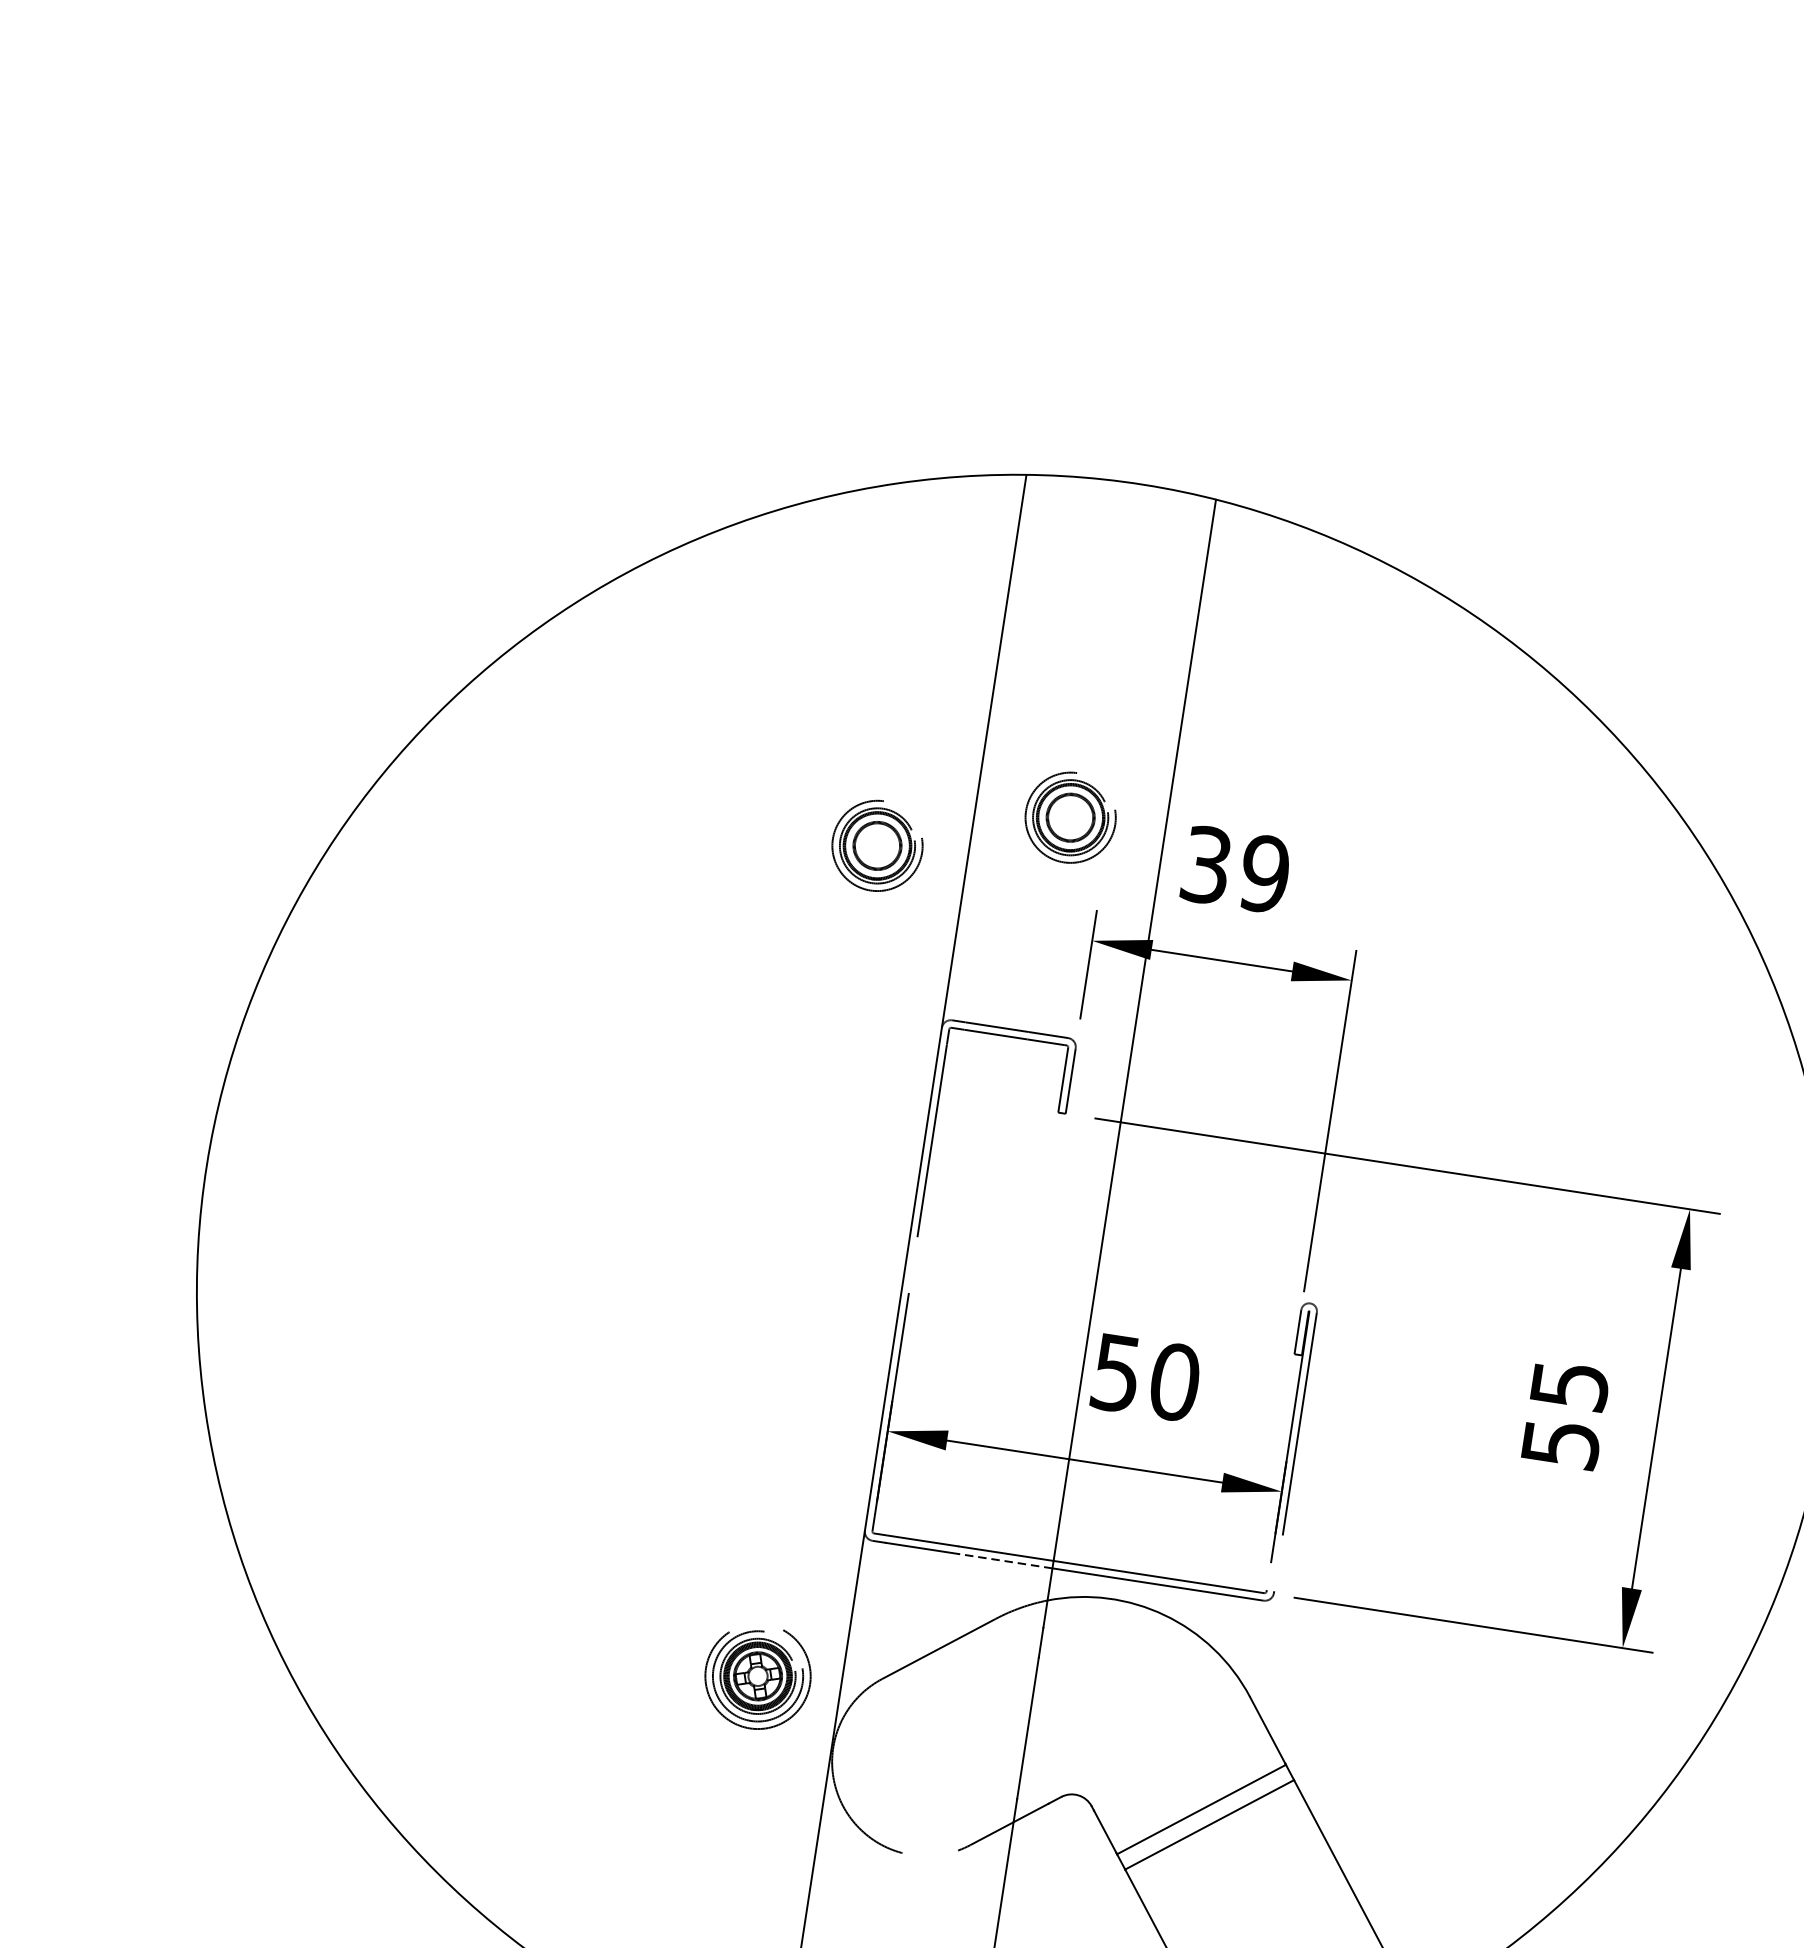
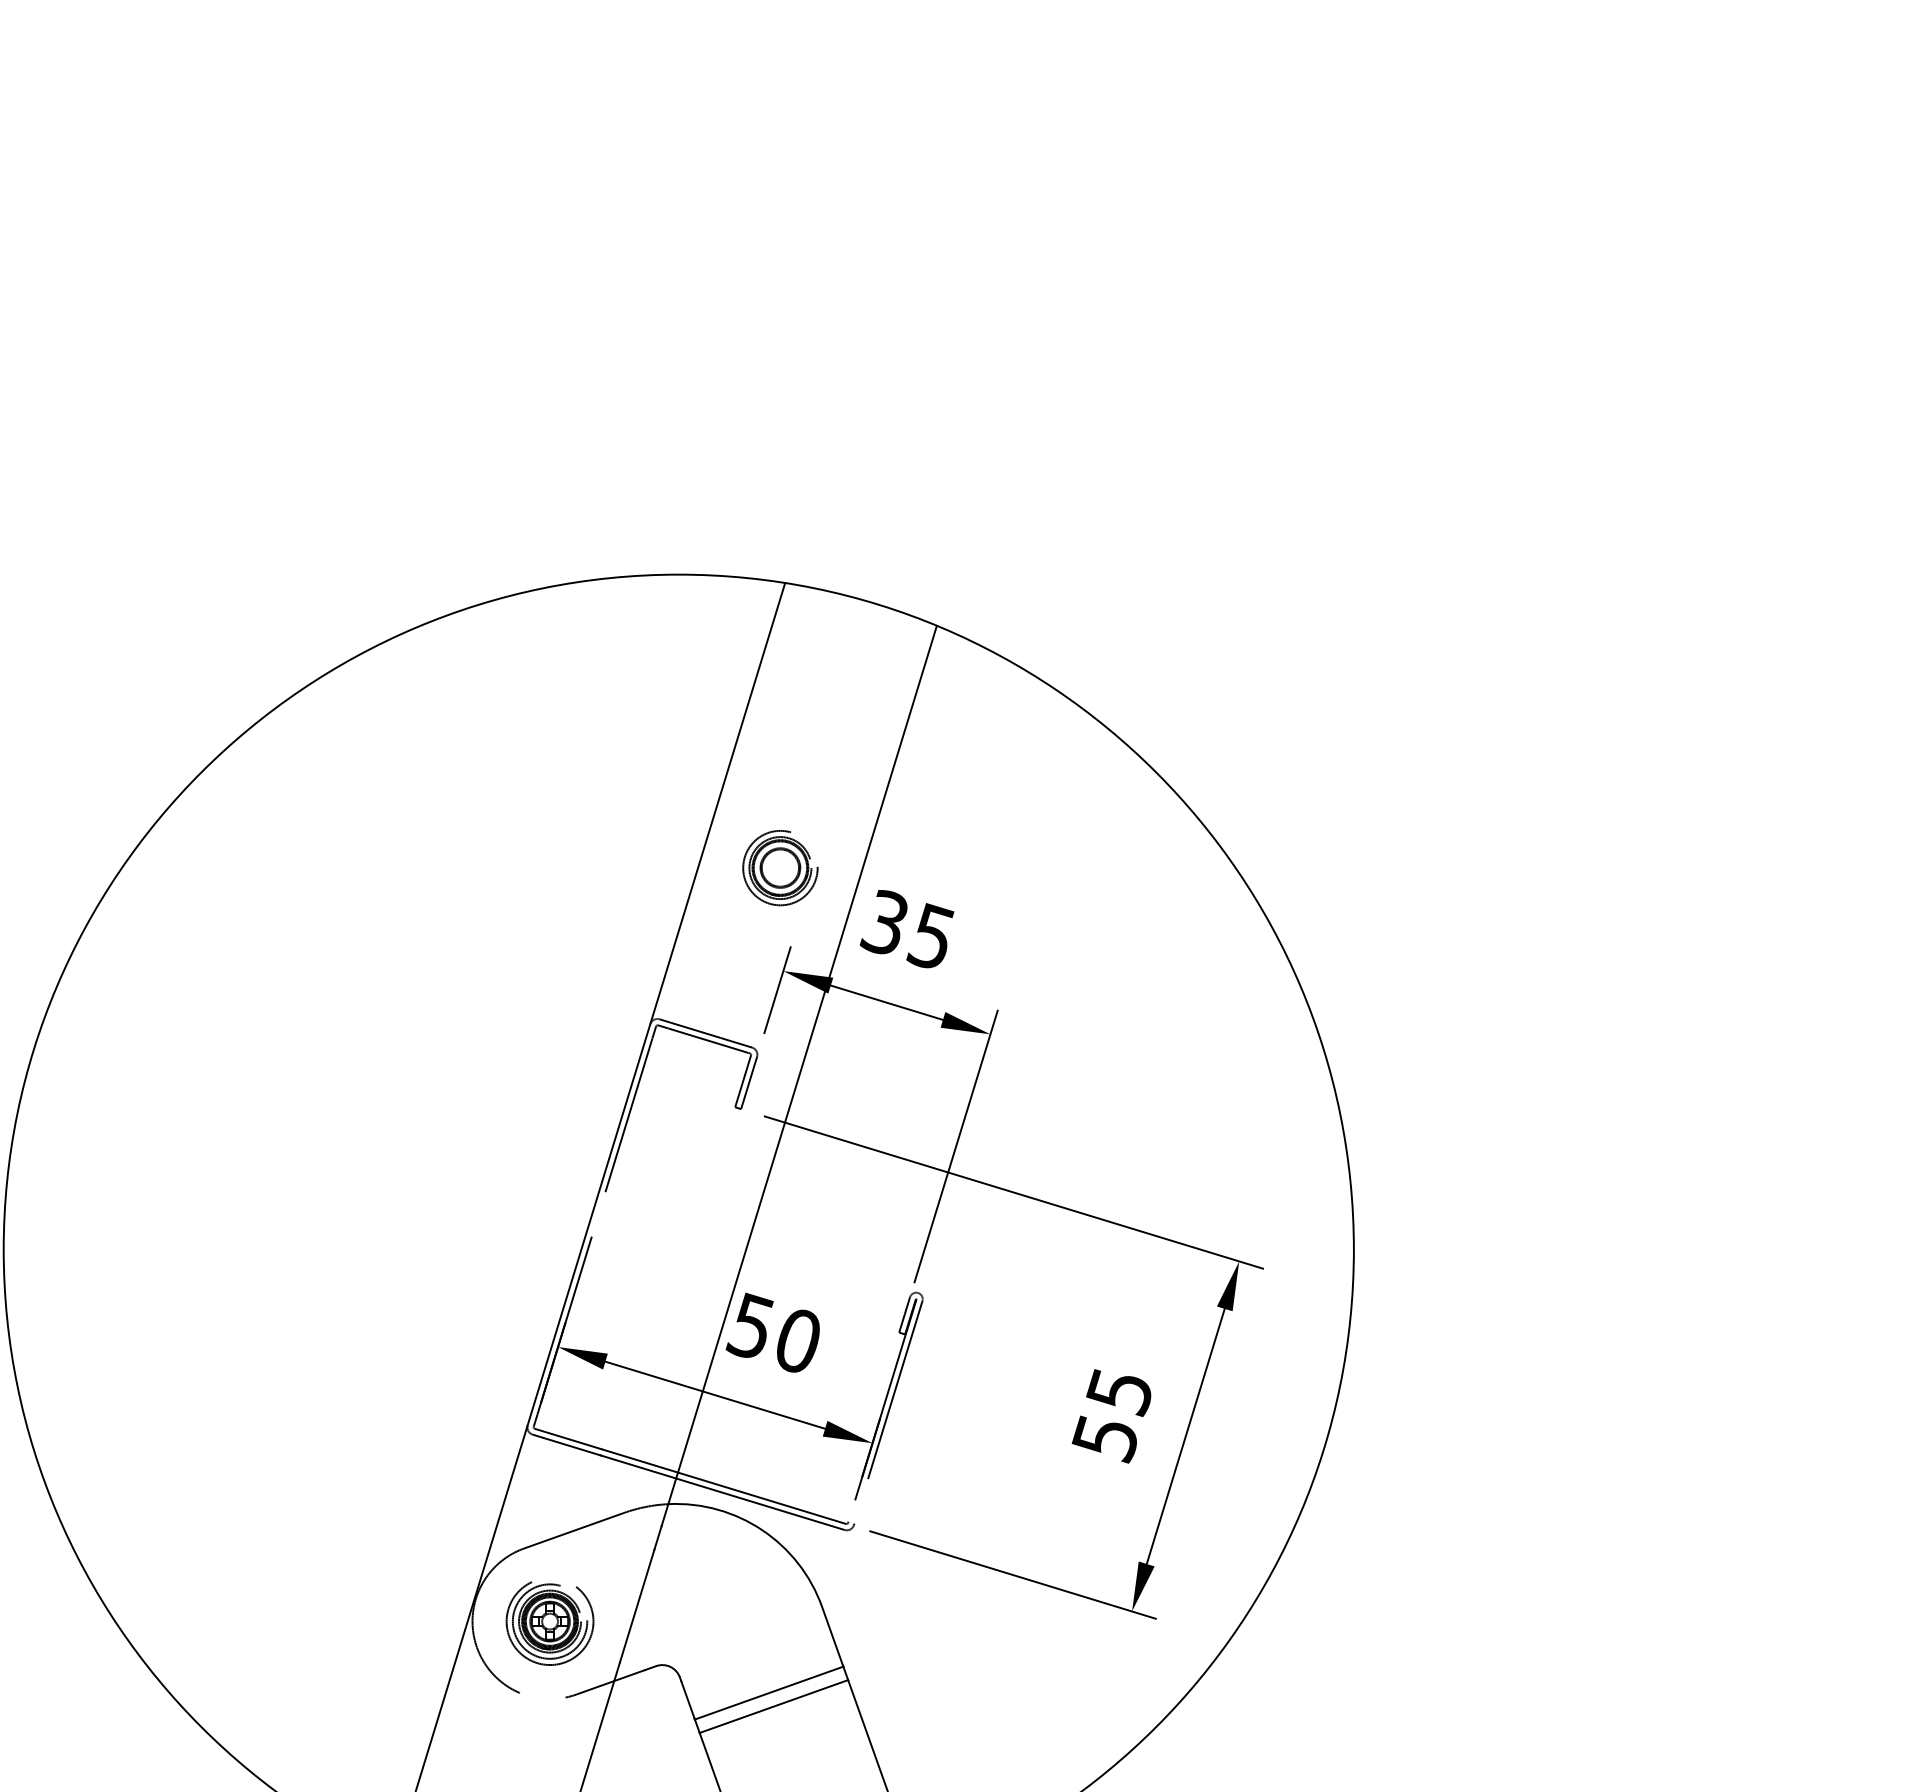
part: (877, 846) -> (619, 868), removed
text: (1262, 872) -> (930, 935), 39 -> 35
line: (1005, 1560) -> (638, 1466), dashed -> solid
part: (757, 1678) -> (549, 1623), moved

